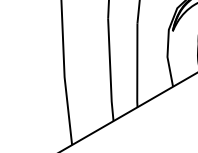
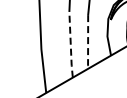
line: (137, 66) -> (88, 42), solid -> dashed
line: (109, 71) -> (70, 45), solid -> dashed

